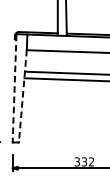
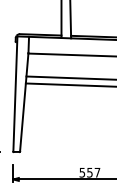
line: (14, 88) -> (15, 94), dashed -> solid
line: (23, 96) -> (24, 102), dashed -> solid
text: (84, 161) -> (90, 172), 332 -> 557

